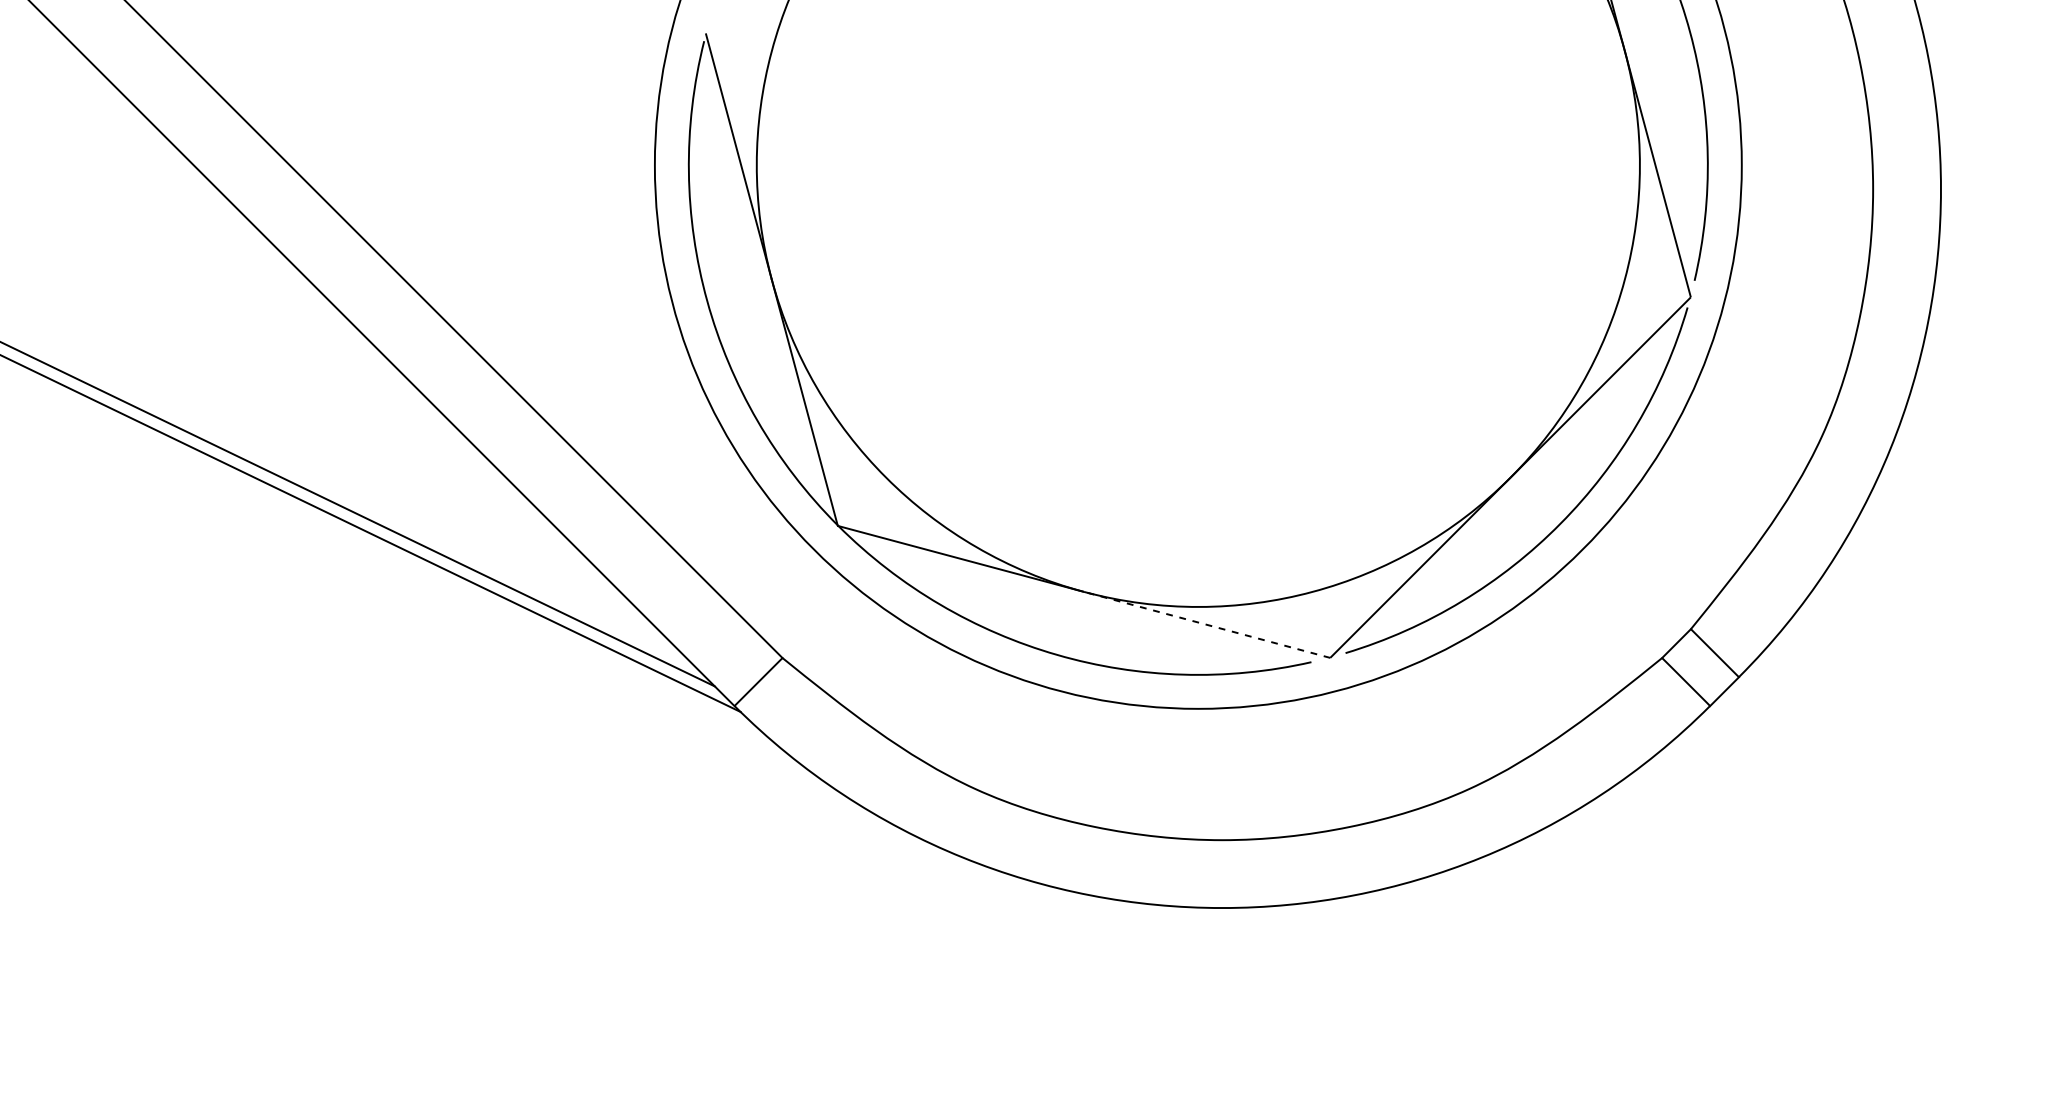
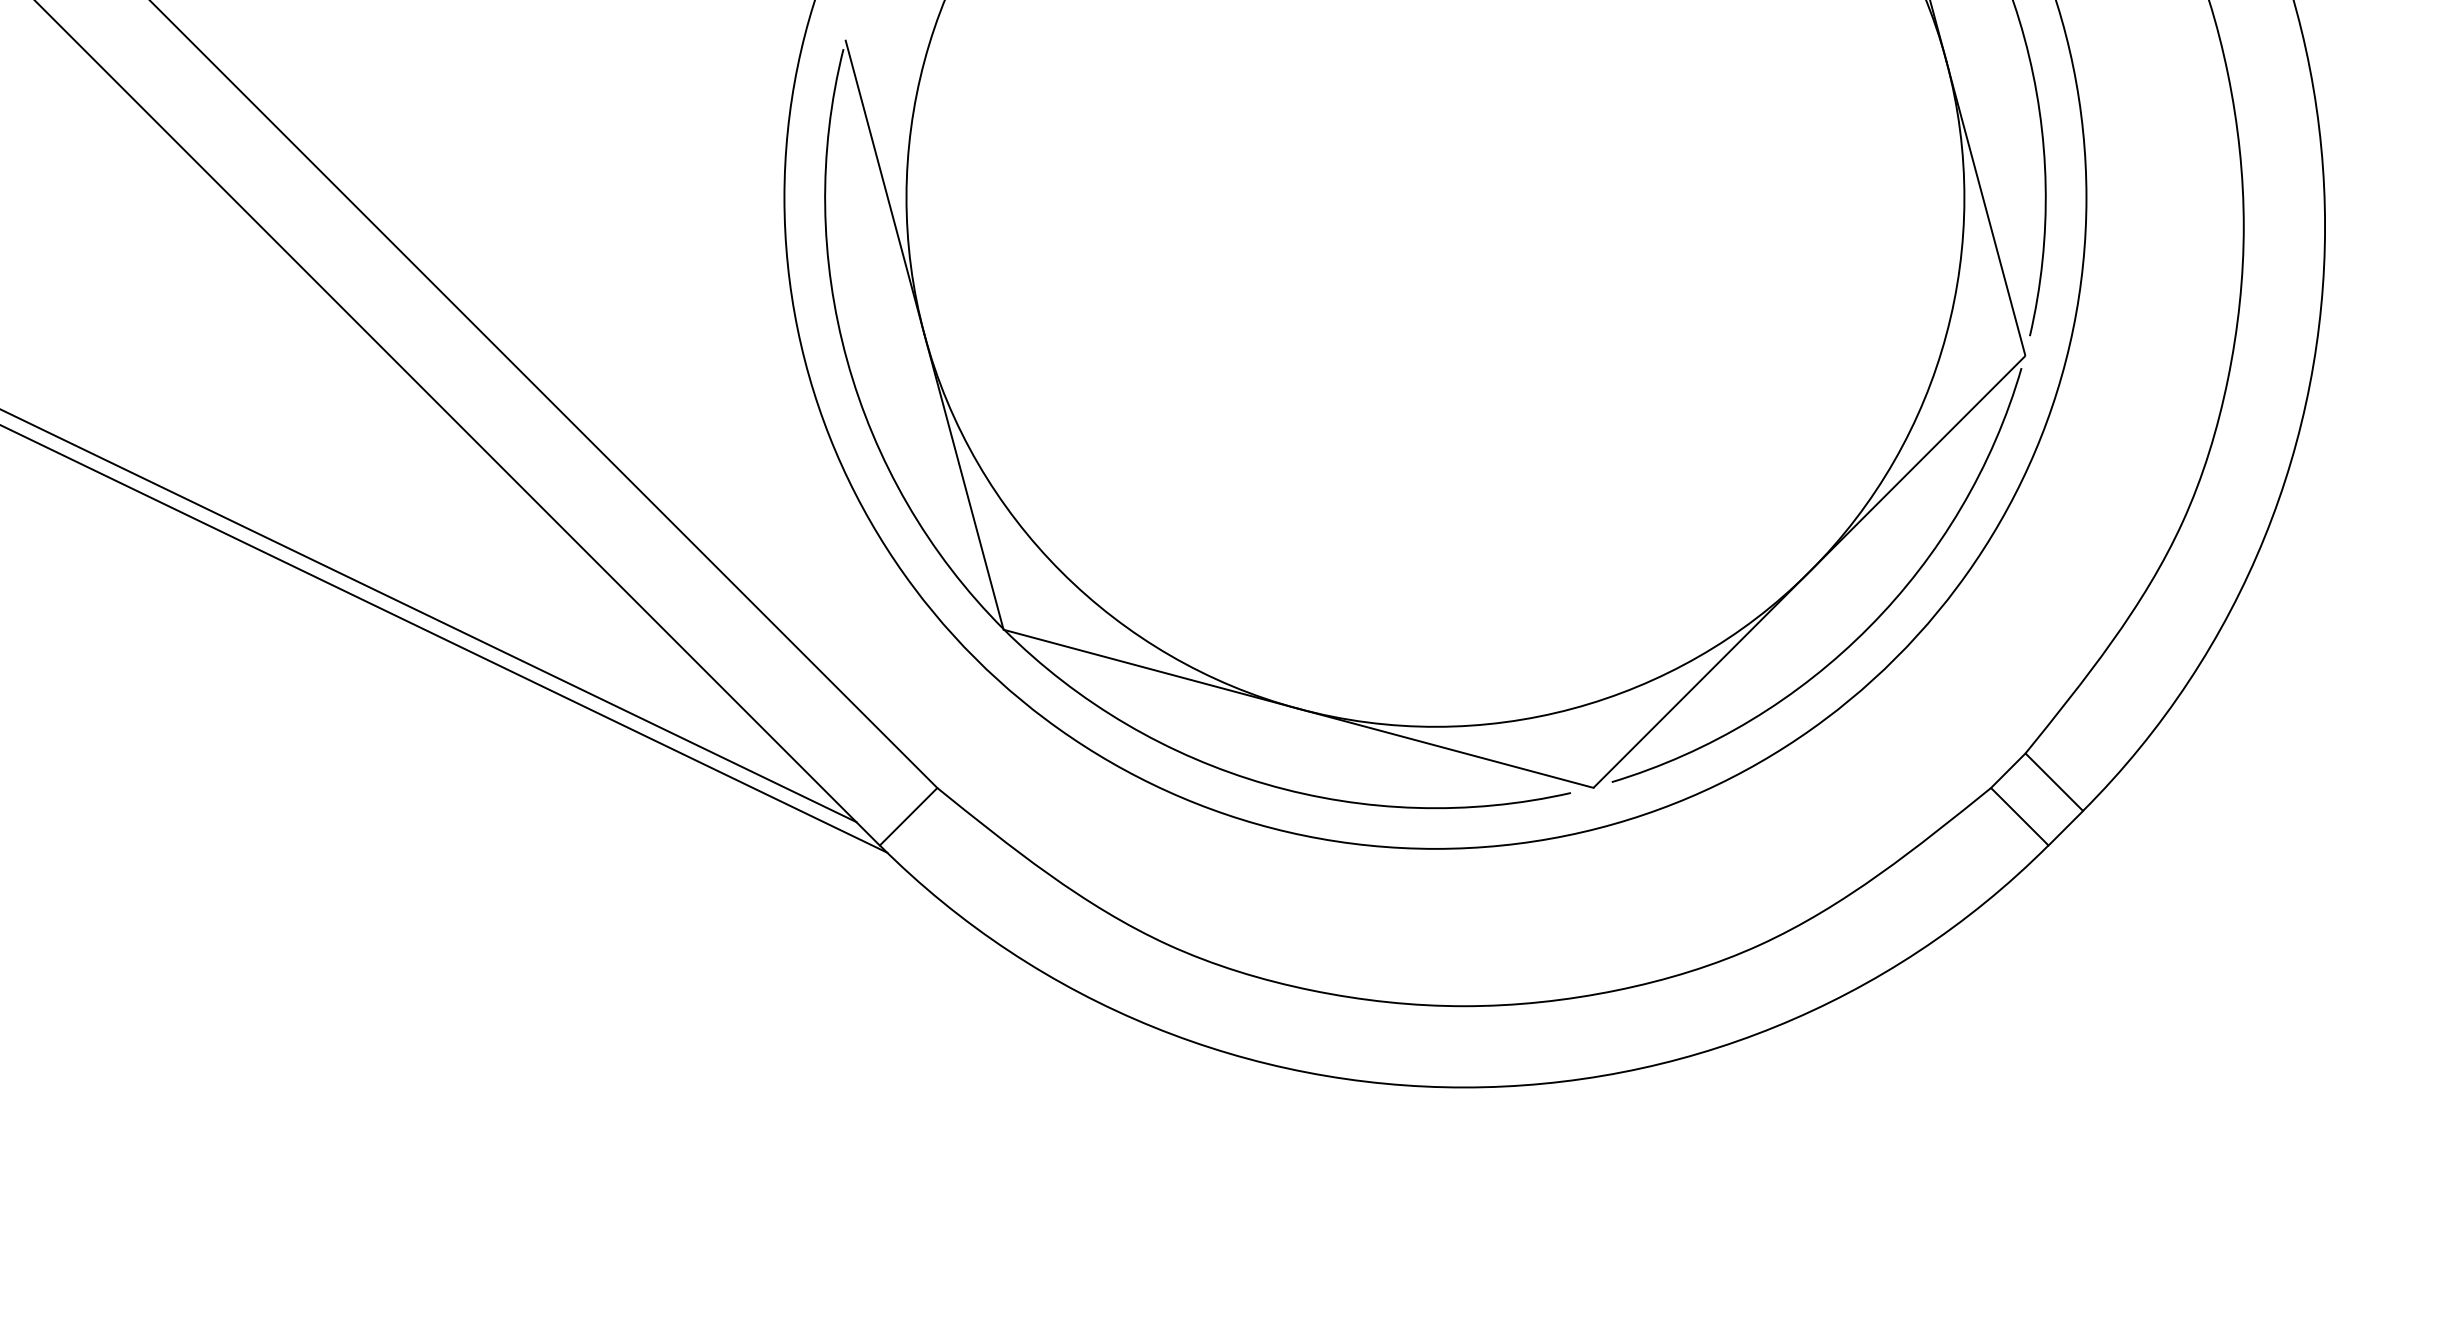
line: (1207, 625) -> (1446, 748), dashed -> solid

